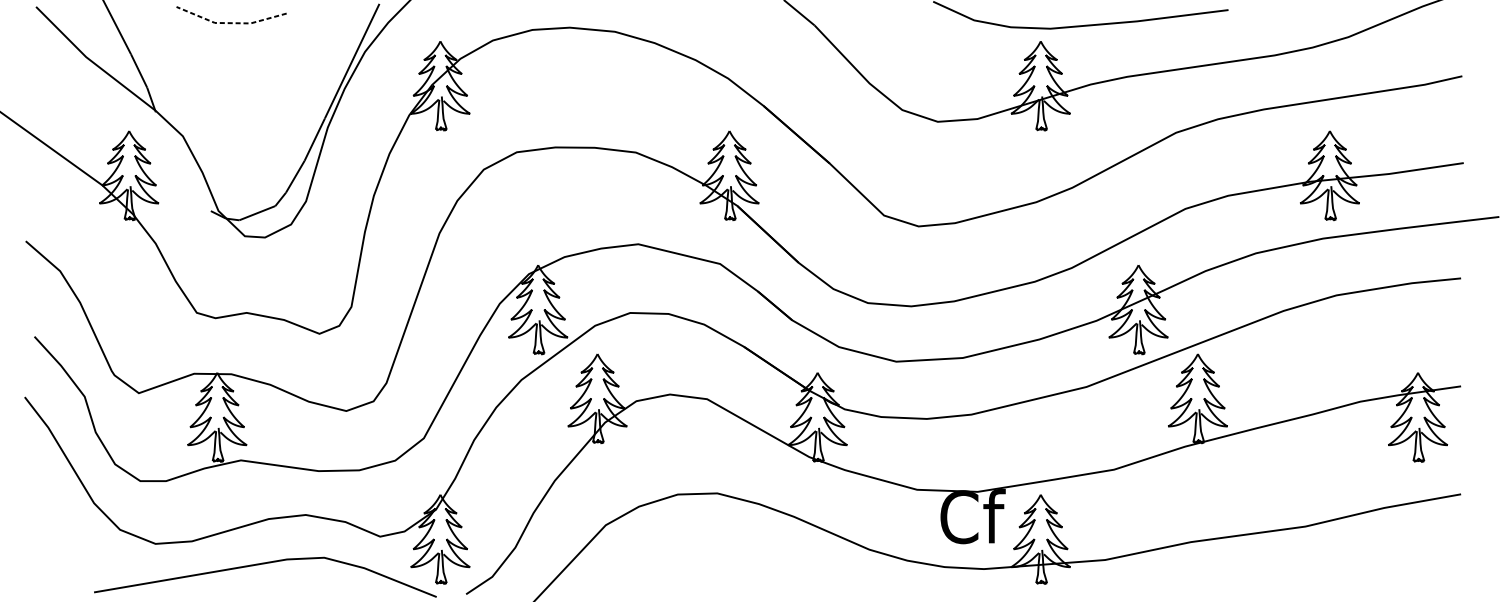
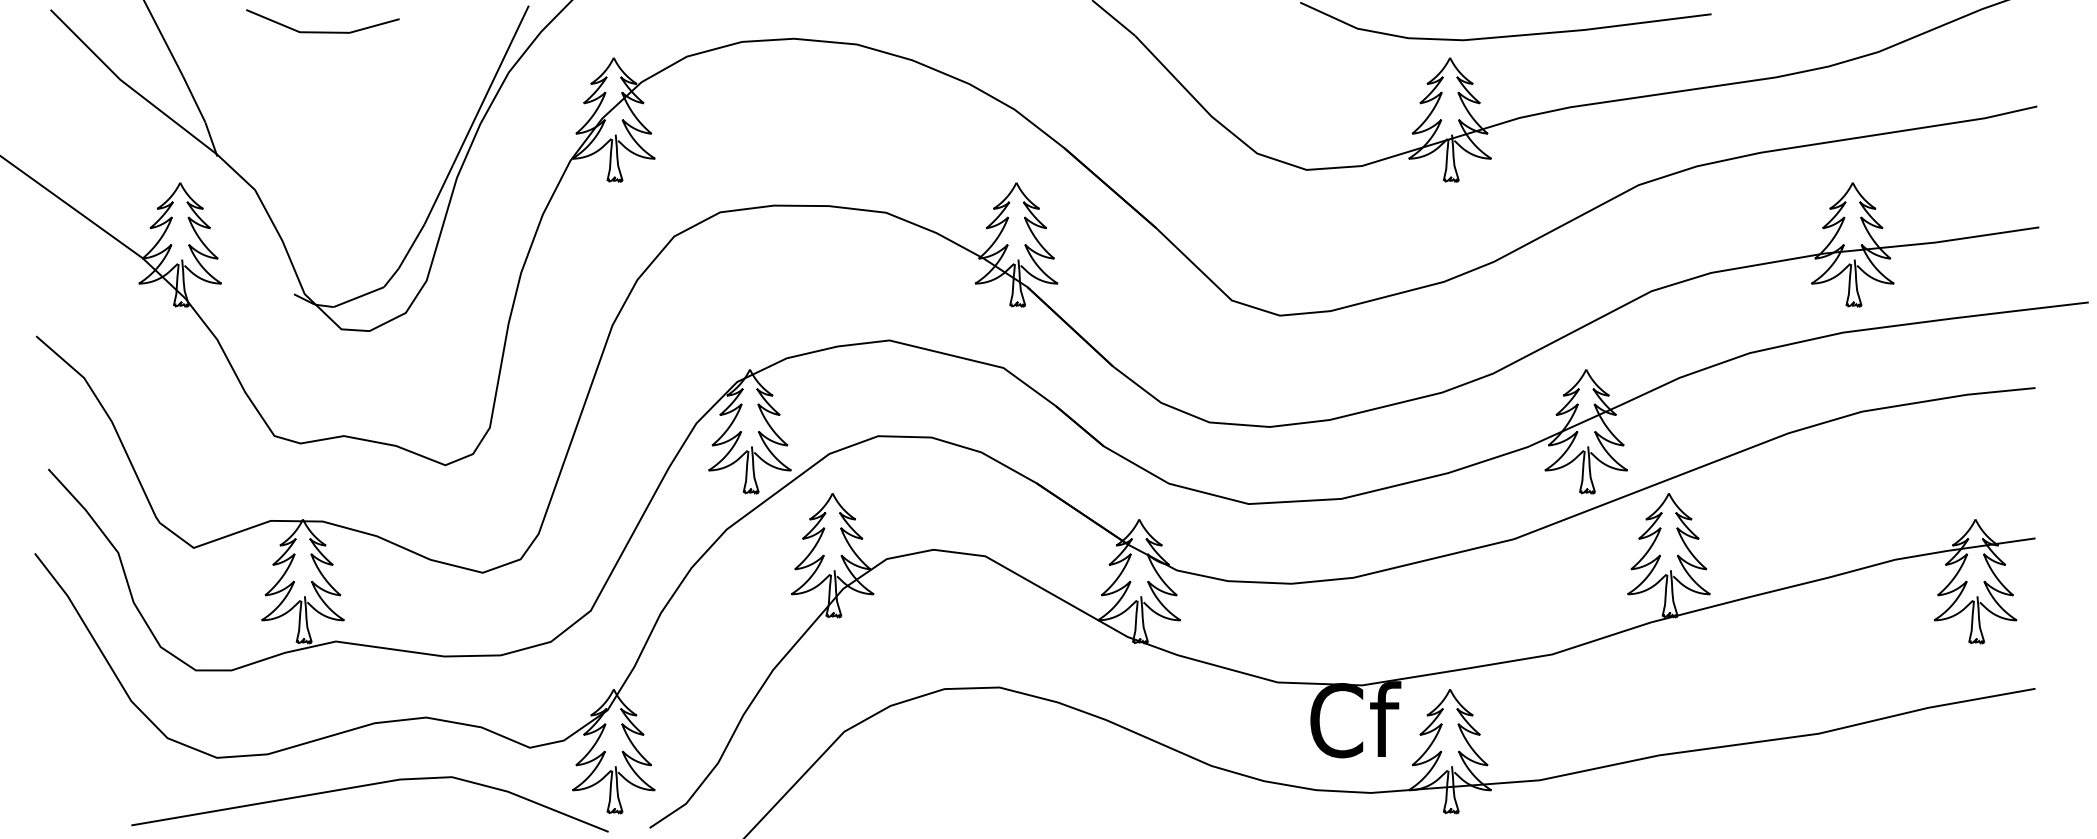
line: (230, 23) -> (321, 32), dashed -> solid

